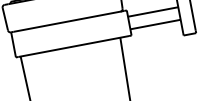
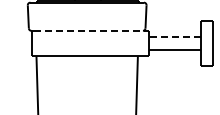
line: (152, 12) -> (174, 37), solid -> dashed
line: (69, 20) -> (91, 30), solid -> dashed

